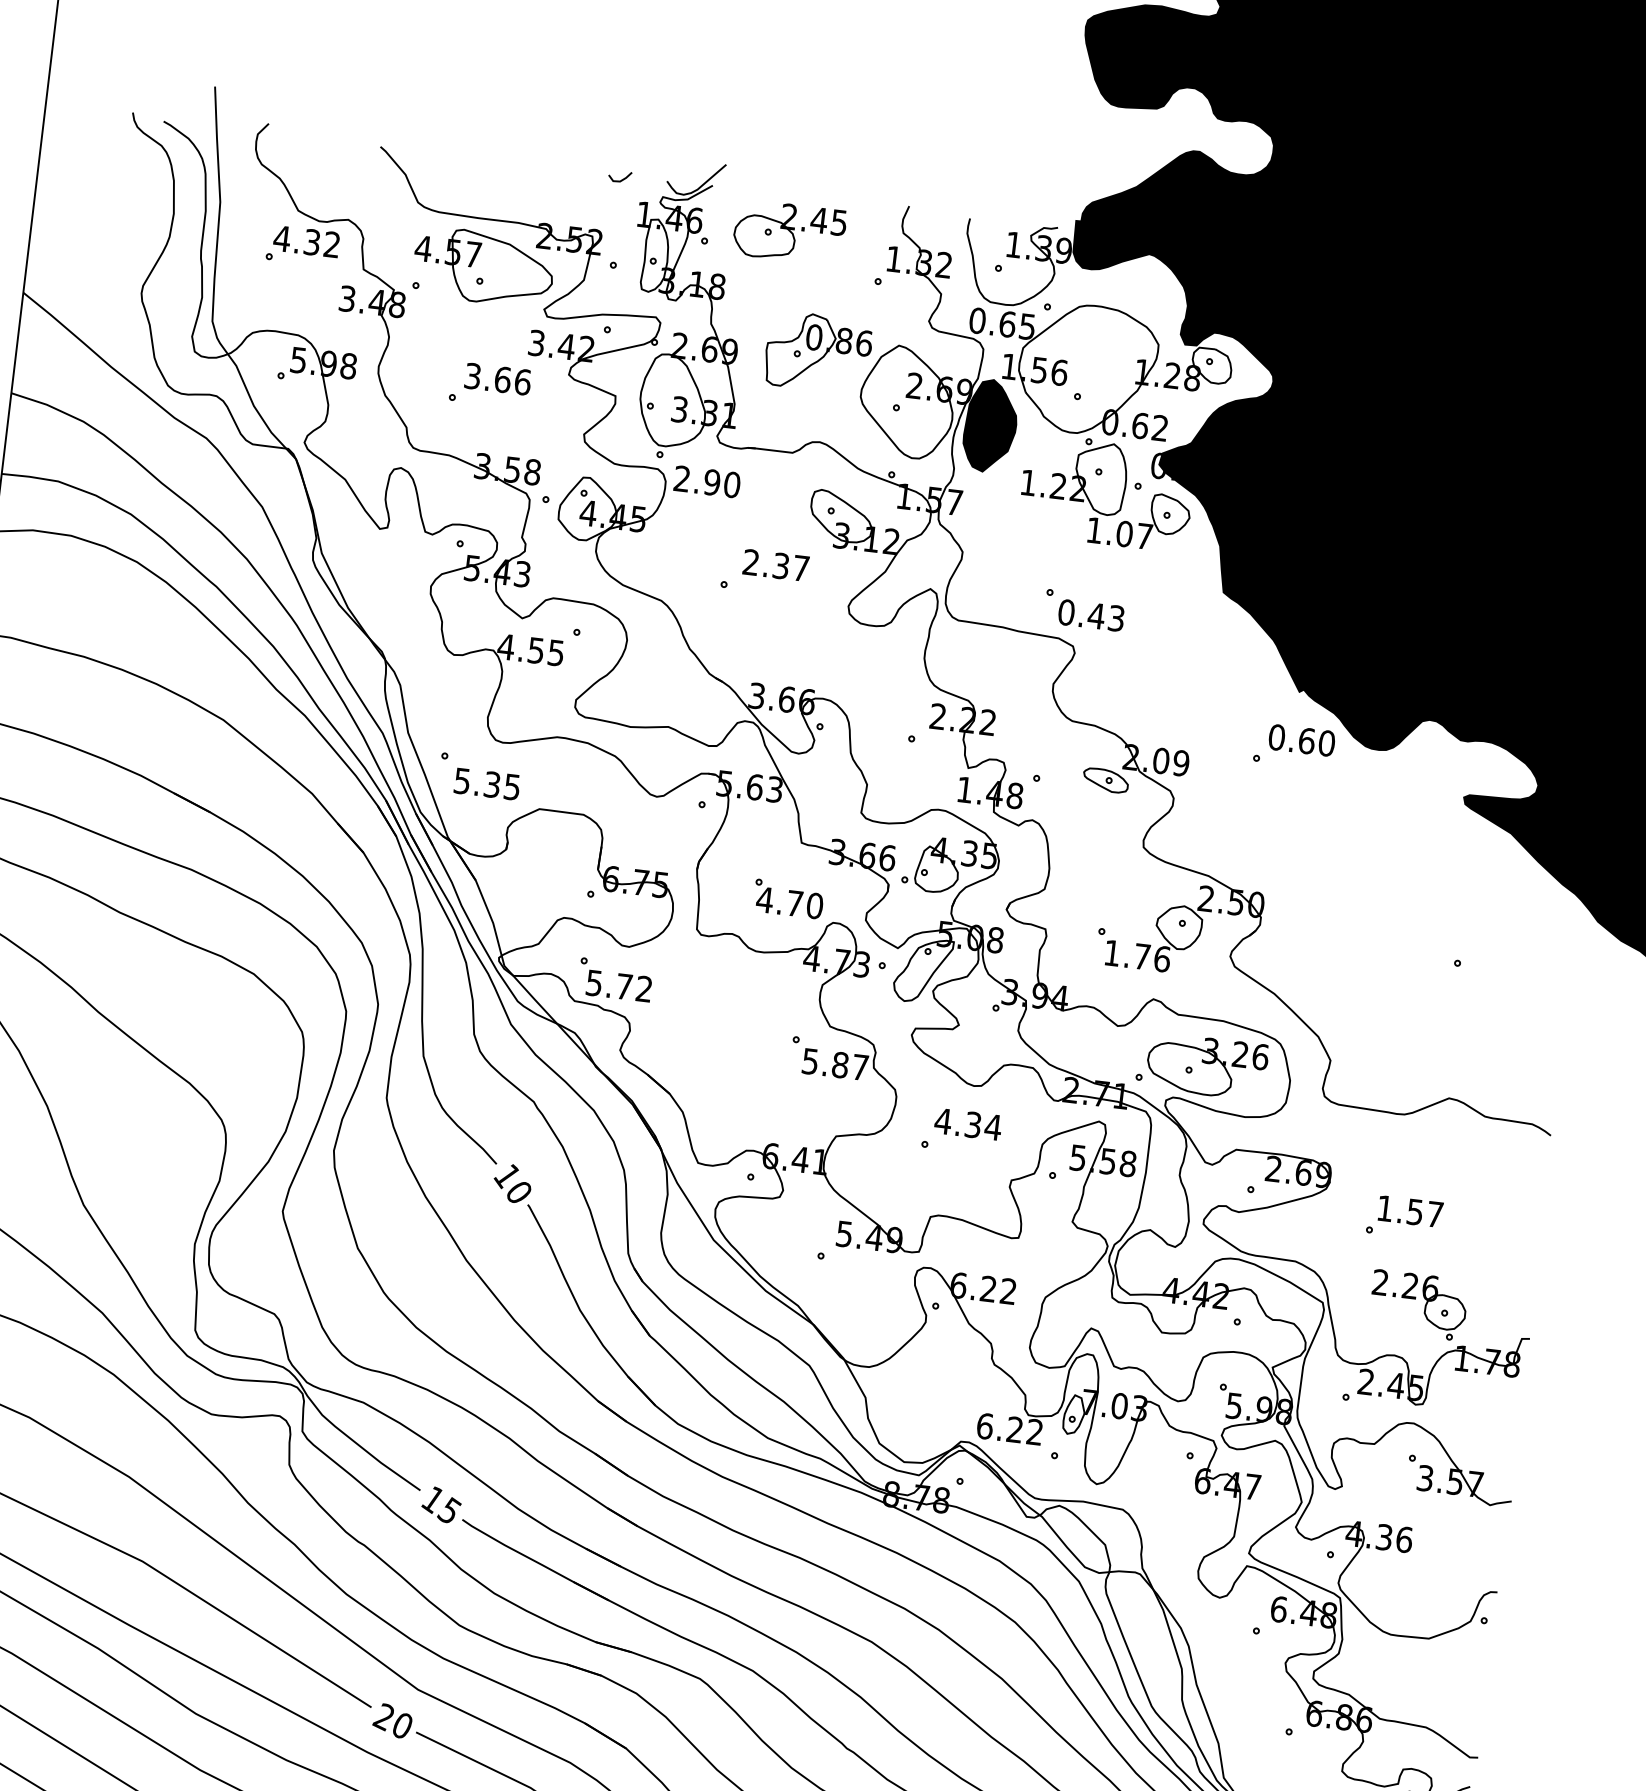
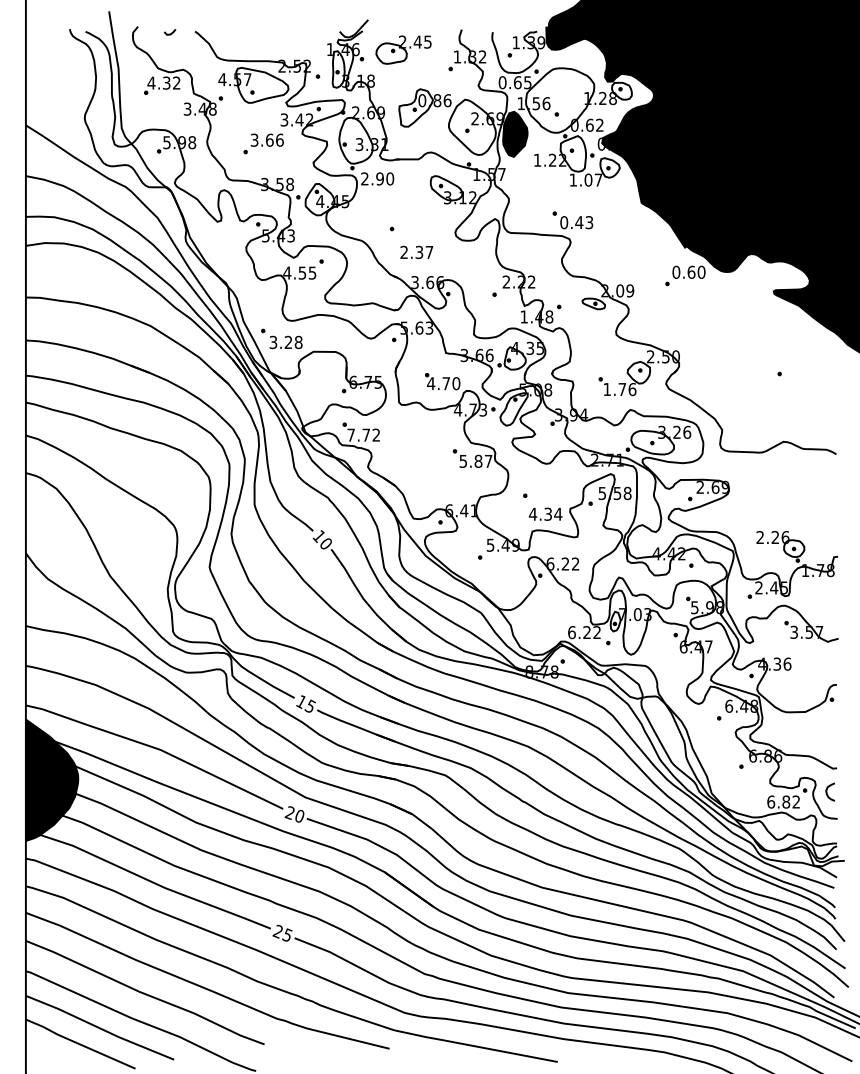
line: (622, 177) -> (171, 32), moved
text: (775, 565) -> (416, 252), moved
text: (488, 784) -> (286, 342), 5.35 -> 3.28
text: (593, 981) -> (350, 434), 5.72 -> 7.72
text: (968, 1122) -> (545, 513), moved
part: (1404, 1219) -> (768, 504), removed

